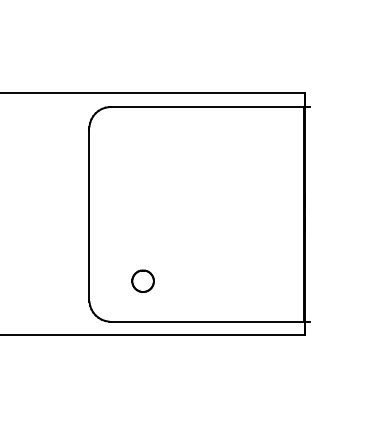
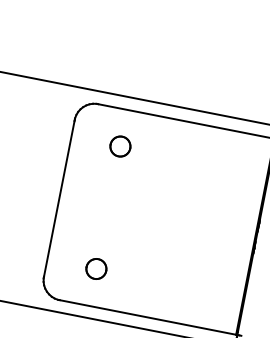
part: (142, 146) -> (119, 145), added

